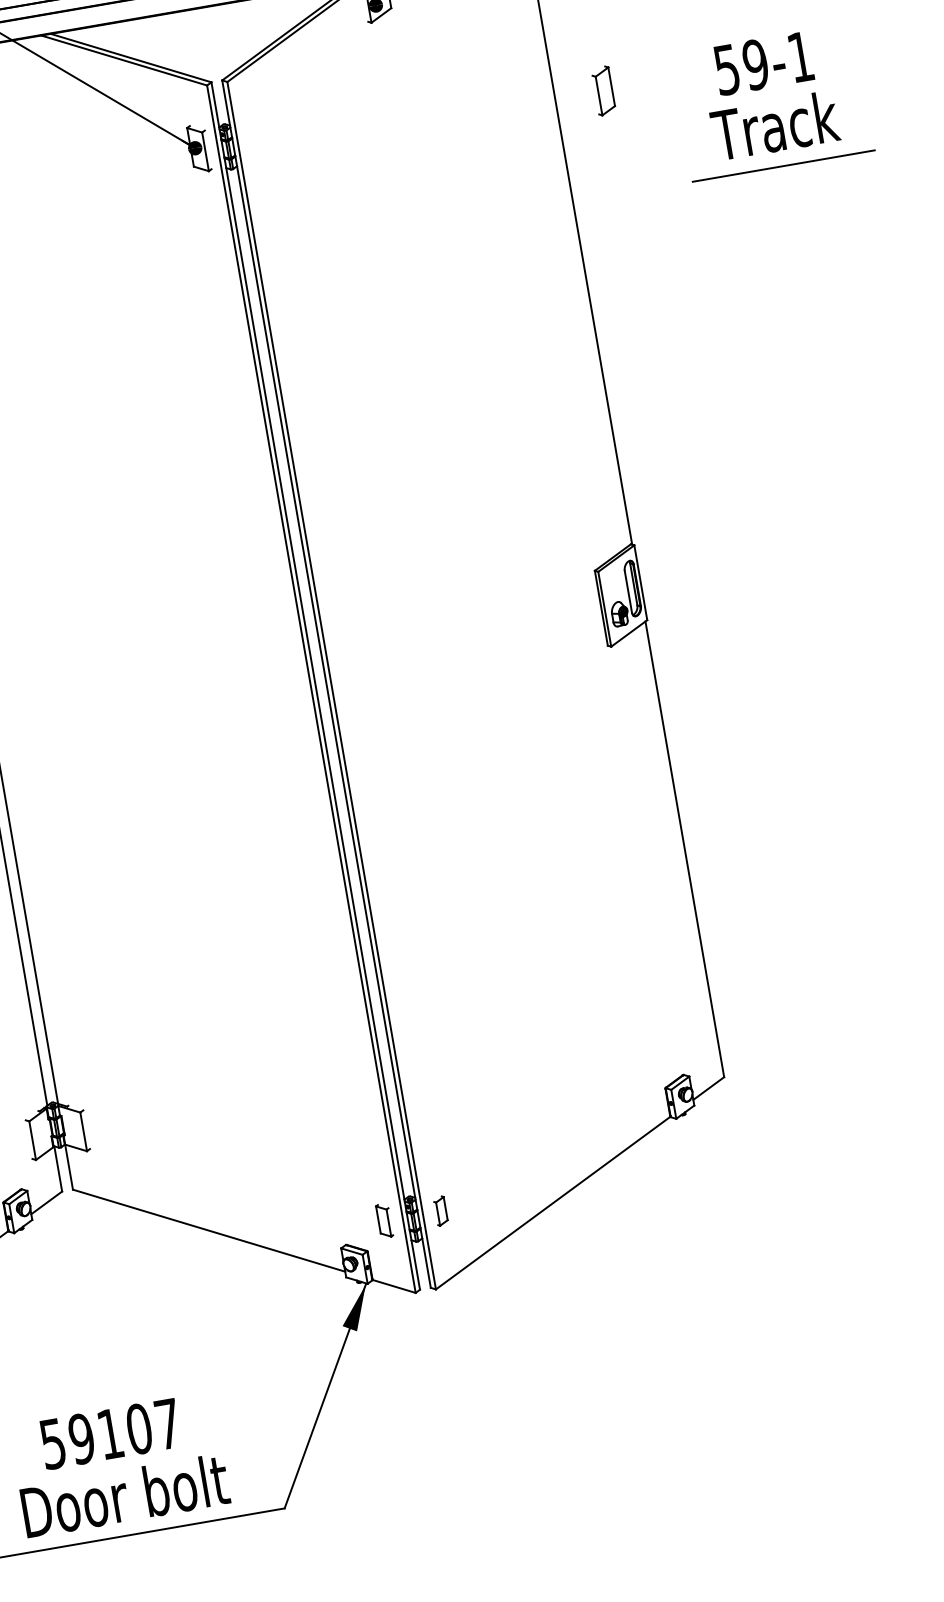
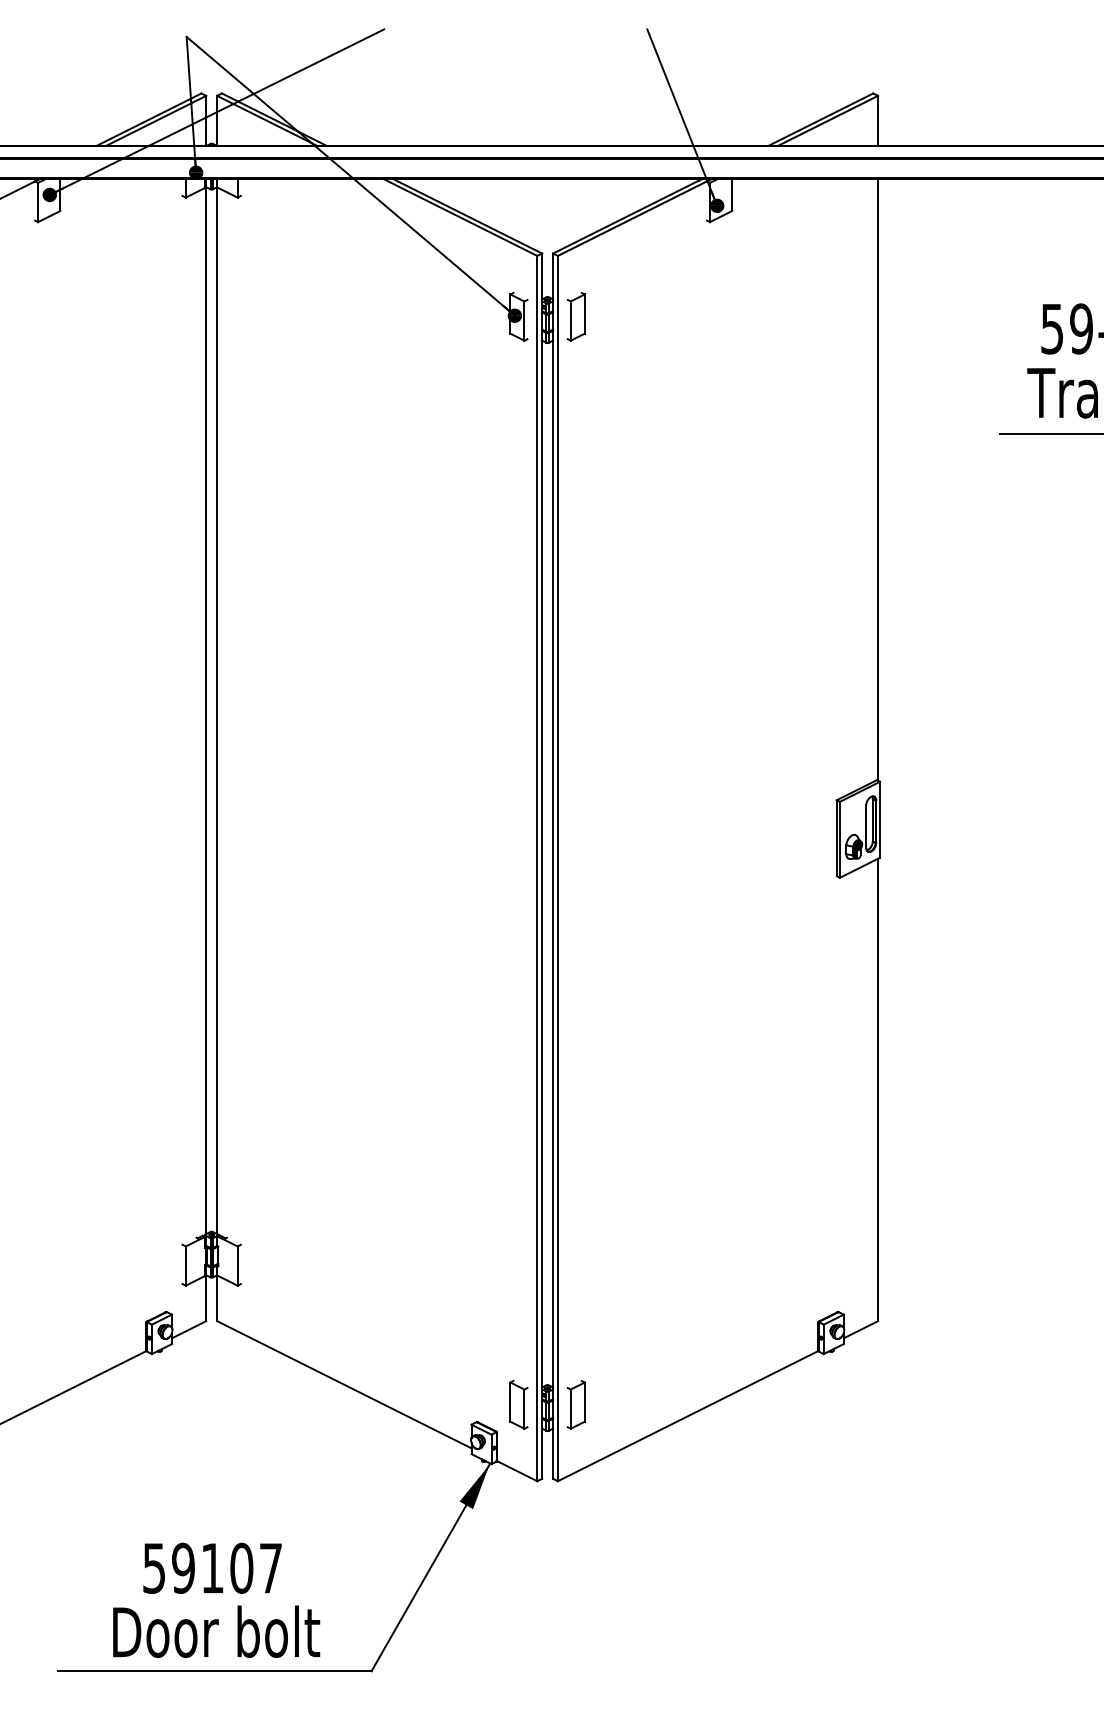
part: (602, 90) -> (575, 316), moved
part: (440, 1210) -> (575, 1404), size x1.67
part: (384, 1220) -> (518, 1404), size x1.43

